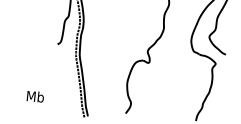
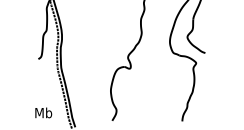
text: (35, 96) -> (43, 112), moved

